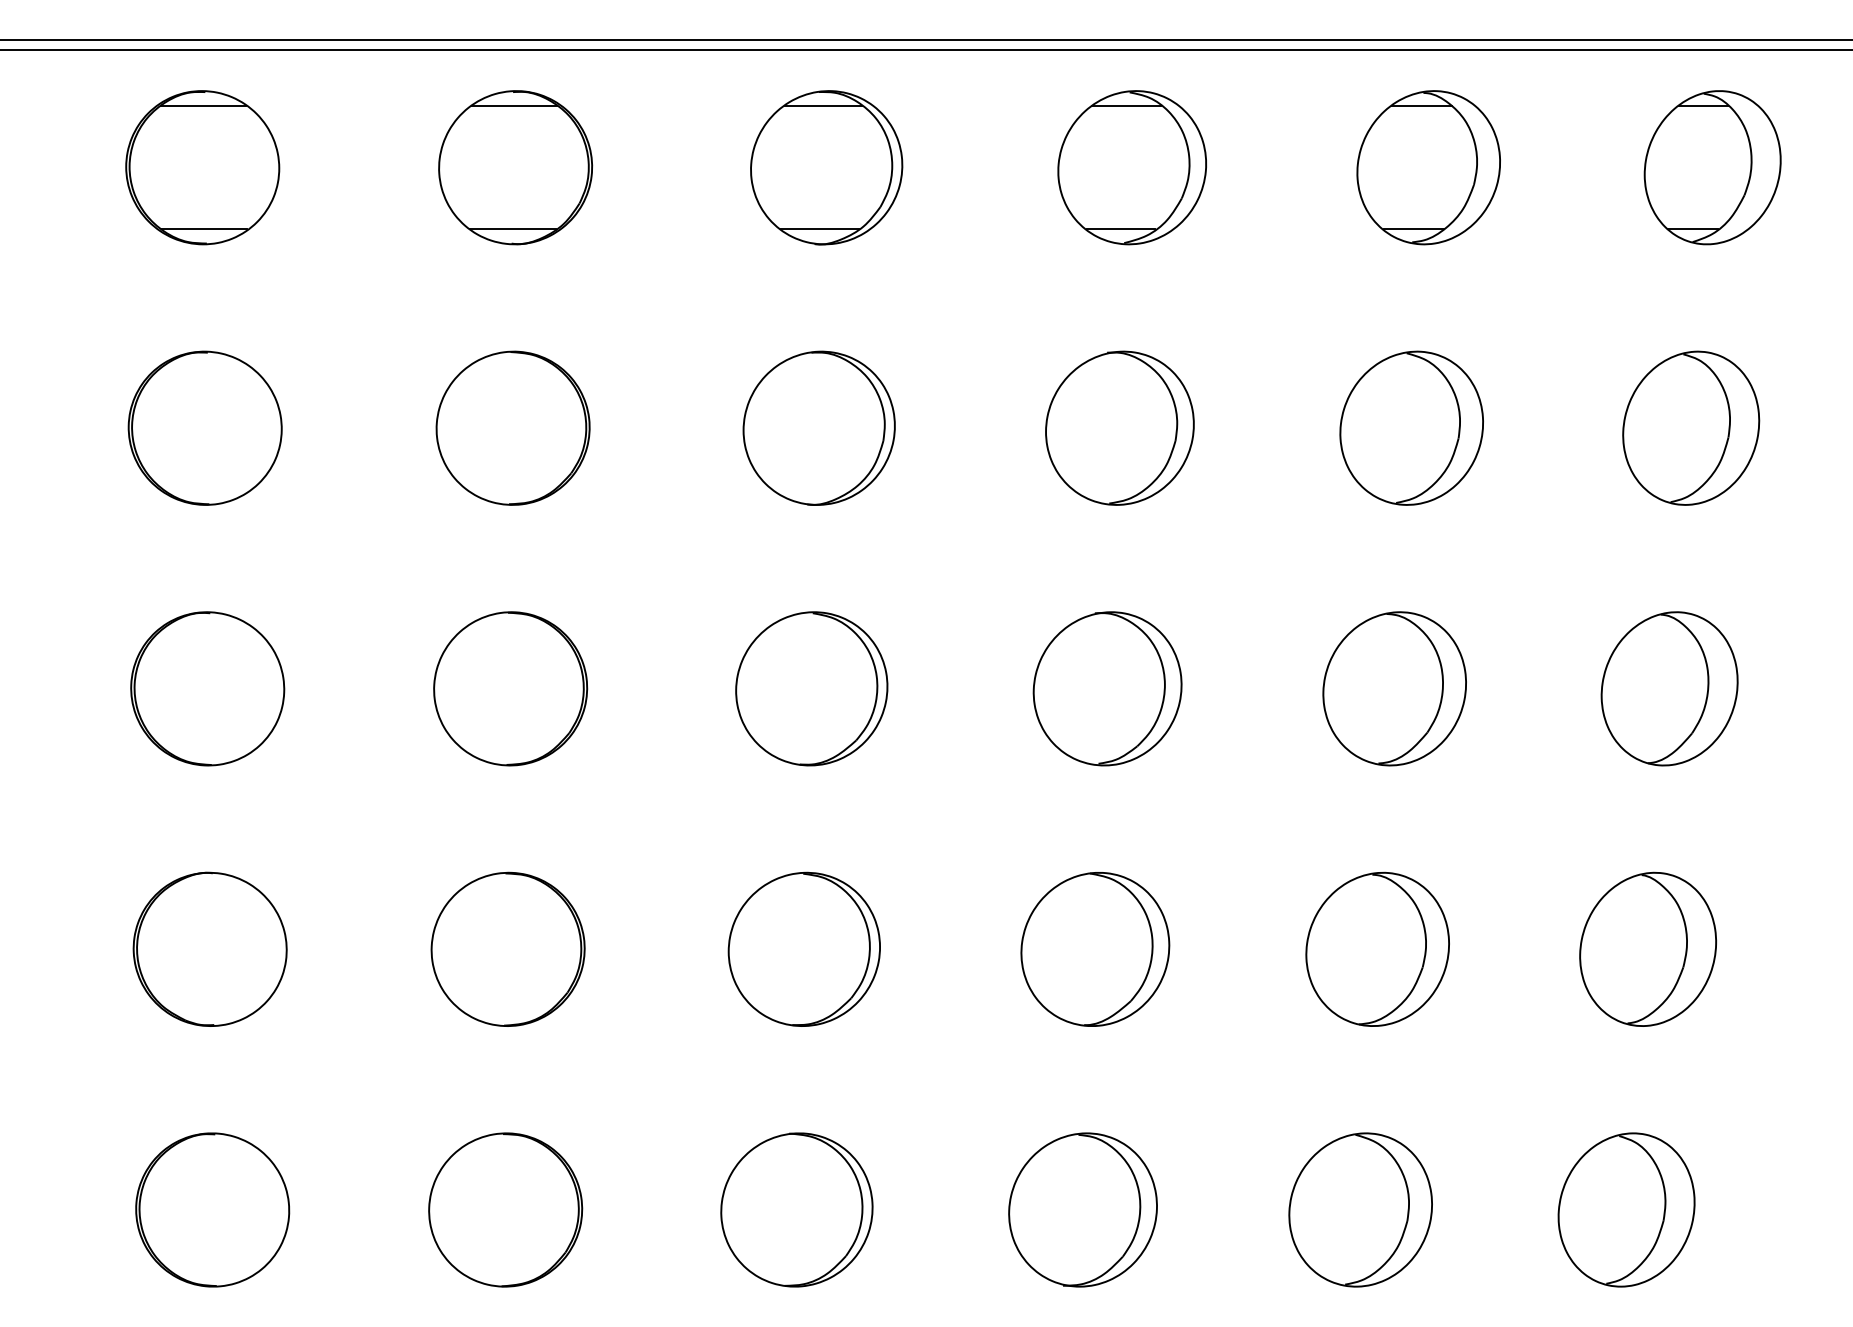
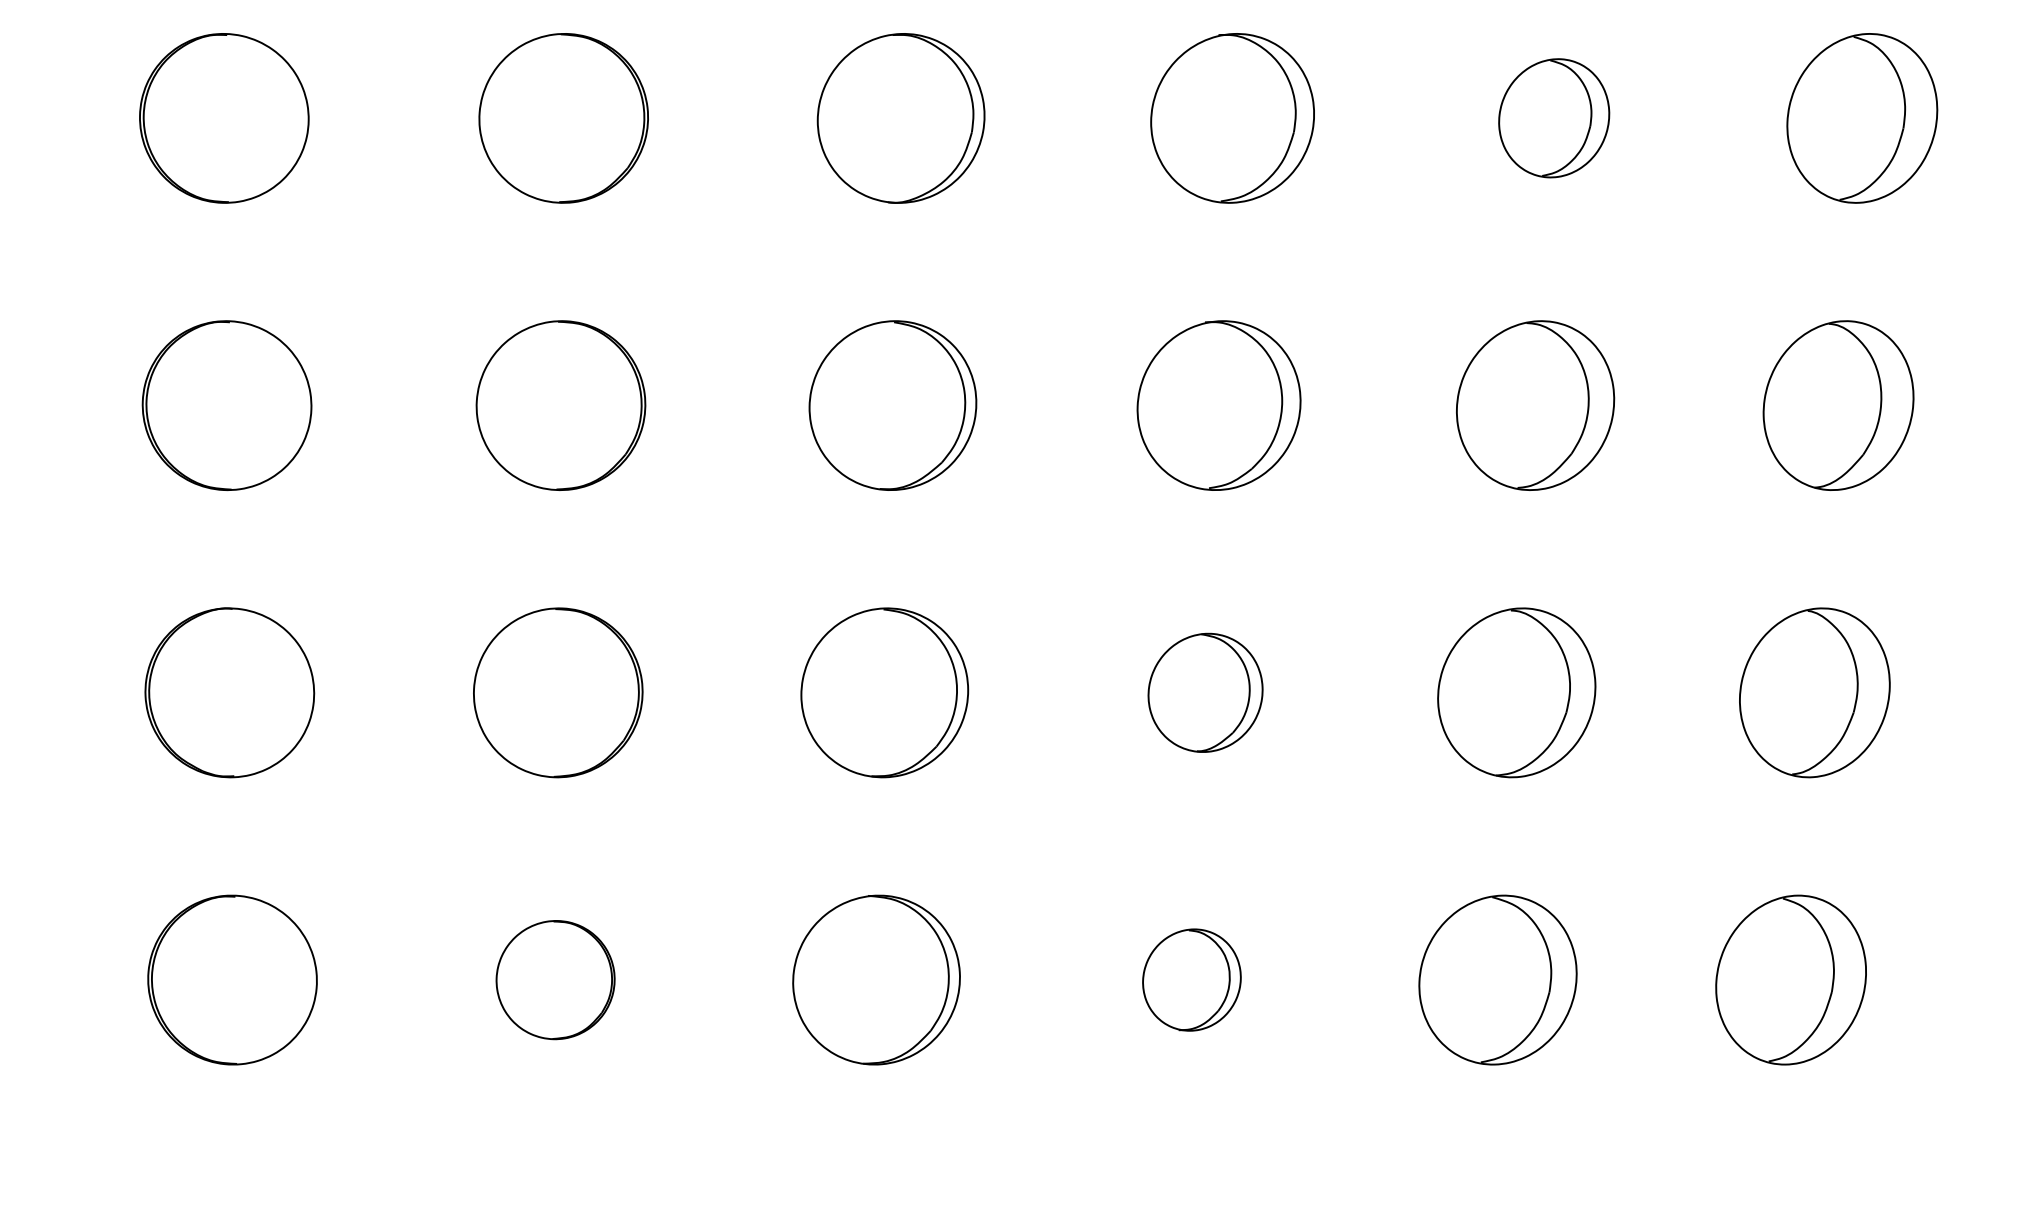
part: (1411, 427) -> (1554, 117), size x0.7
part: (1095, 949) -> (1205, 692), size x0.7
part: (505, 1209) -> (555, 979), size x0.7
part: (1082, 1209) -> (1191, 979), size x0.6

